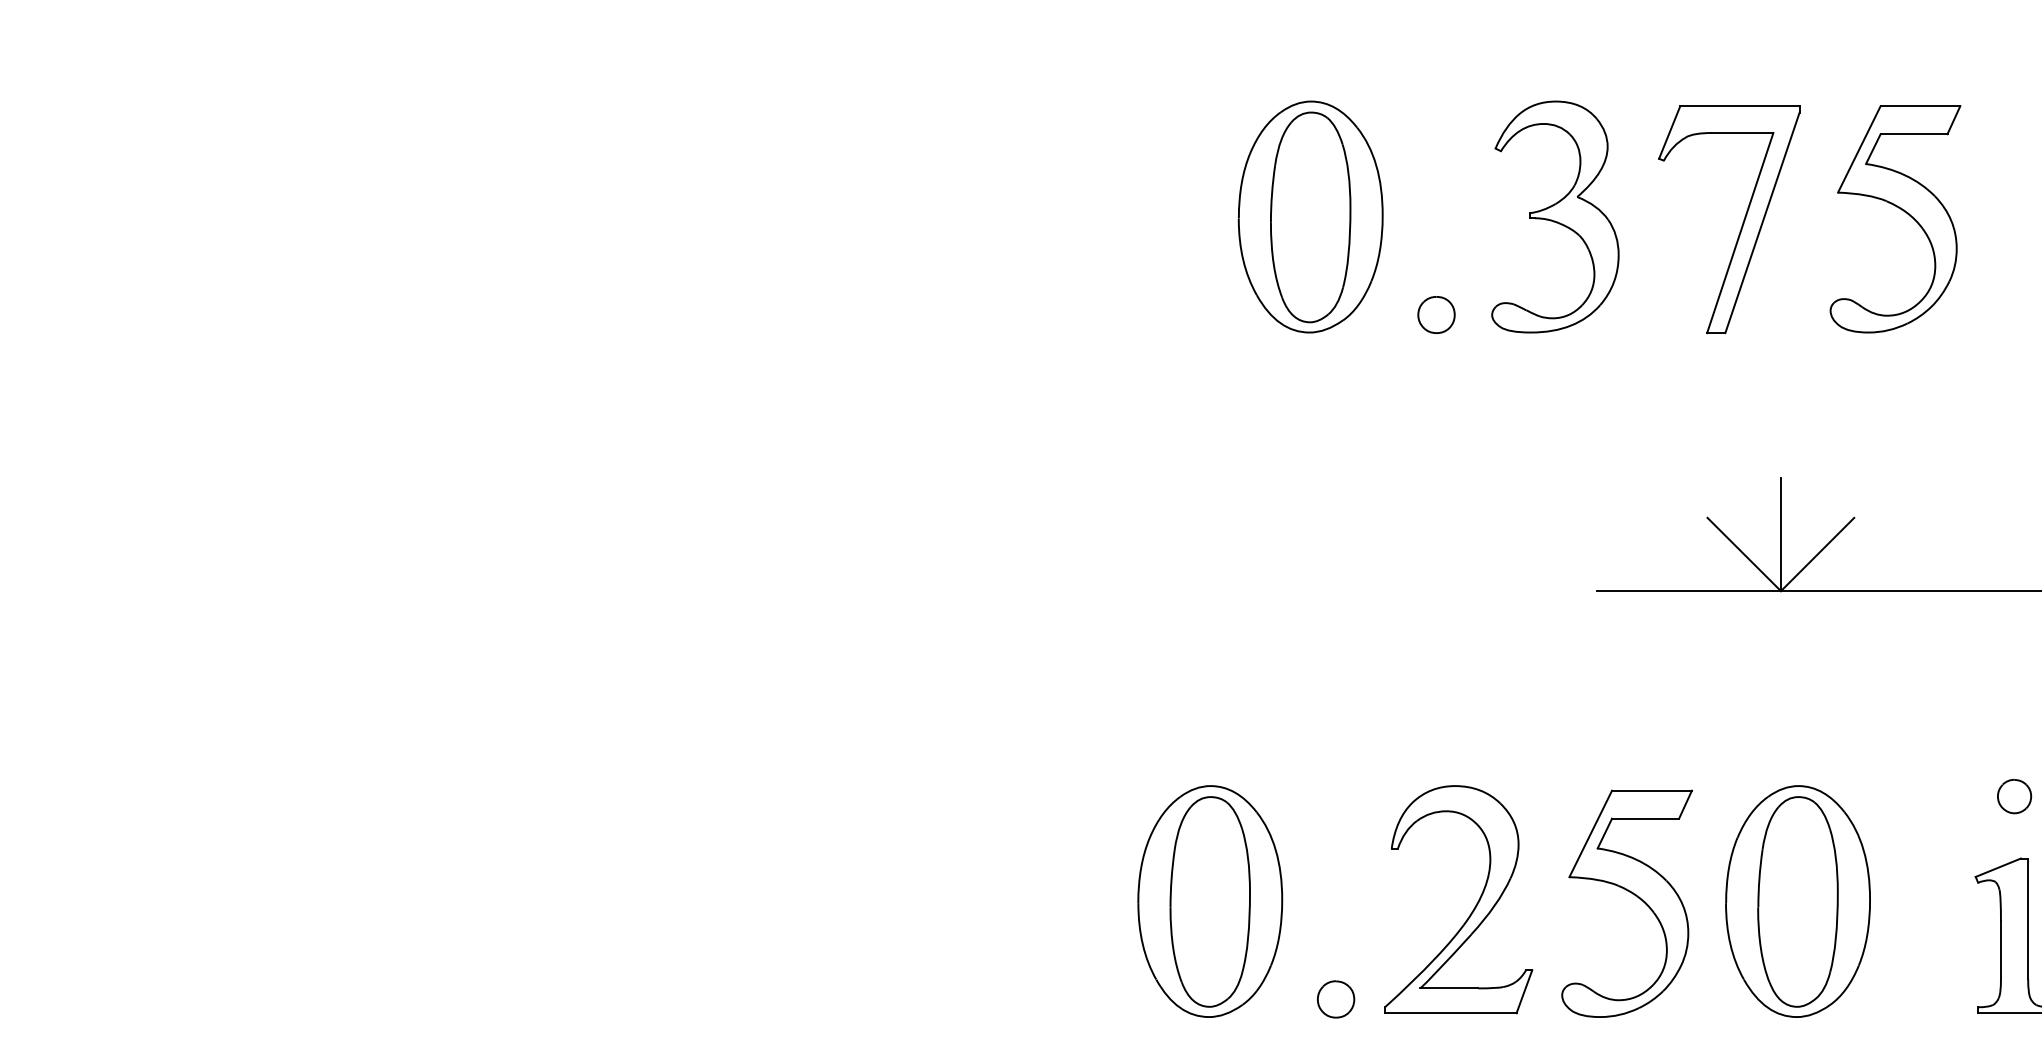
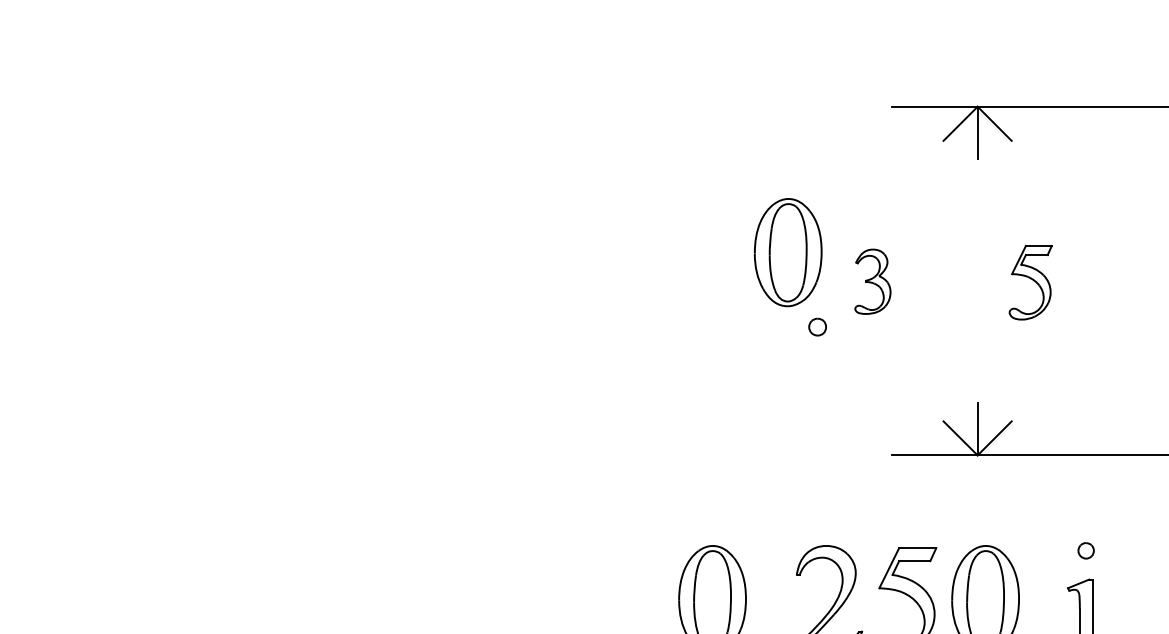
part: (1309, 216) -> (787, 252), moved
part: (1554, 216) -> (872, 281), size x0.6
part: (1894, 218) -> (1030, 282), size x0.7
part: (1741, 221) -> (959, 283), removed

